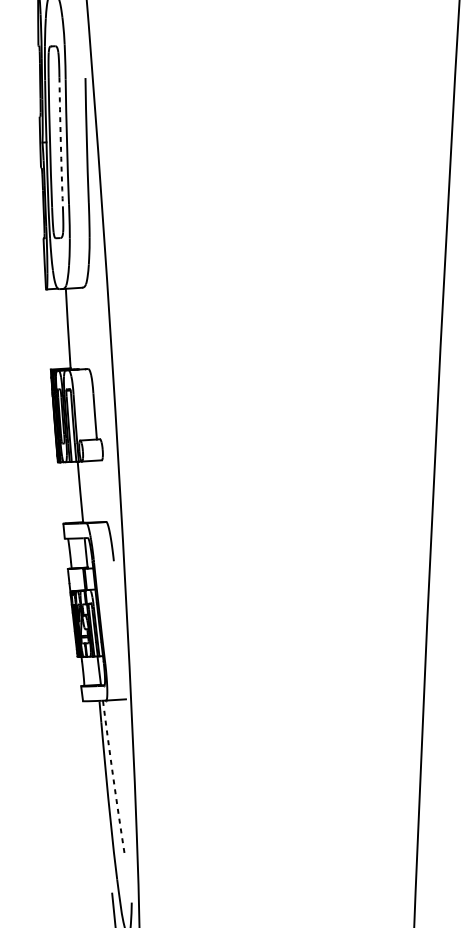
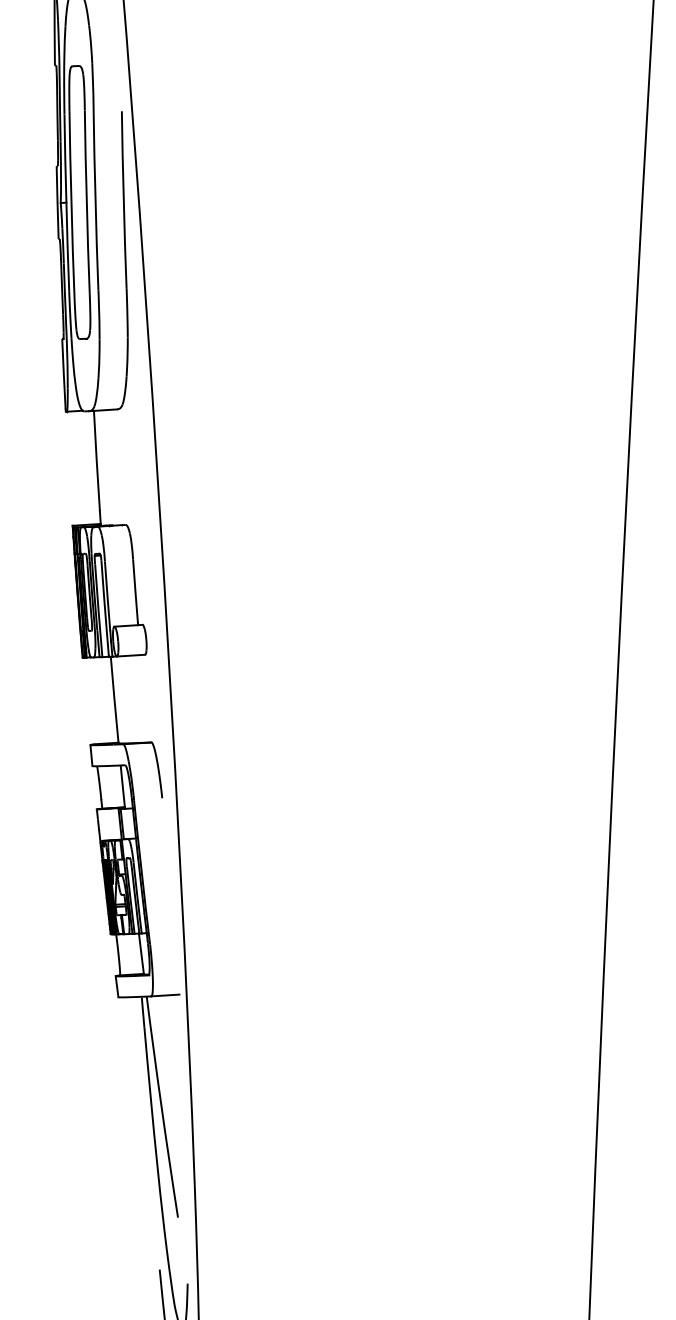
arc: (60, 142) -> (86, 202), dashed -> solid
arc: (113, 778) -> (161, 1107), dashed -> solid

